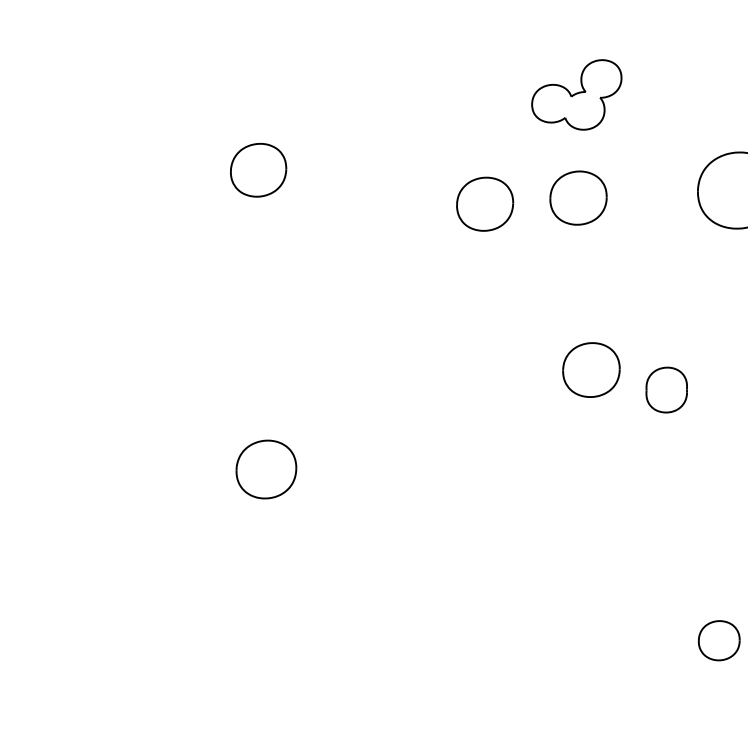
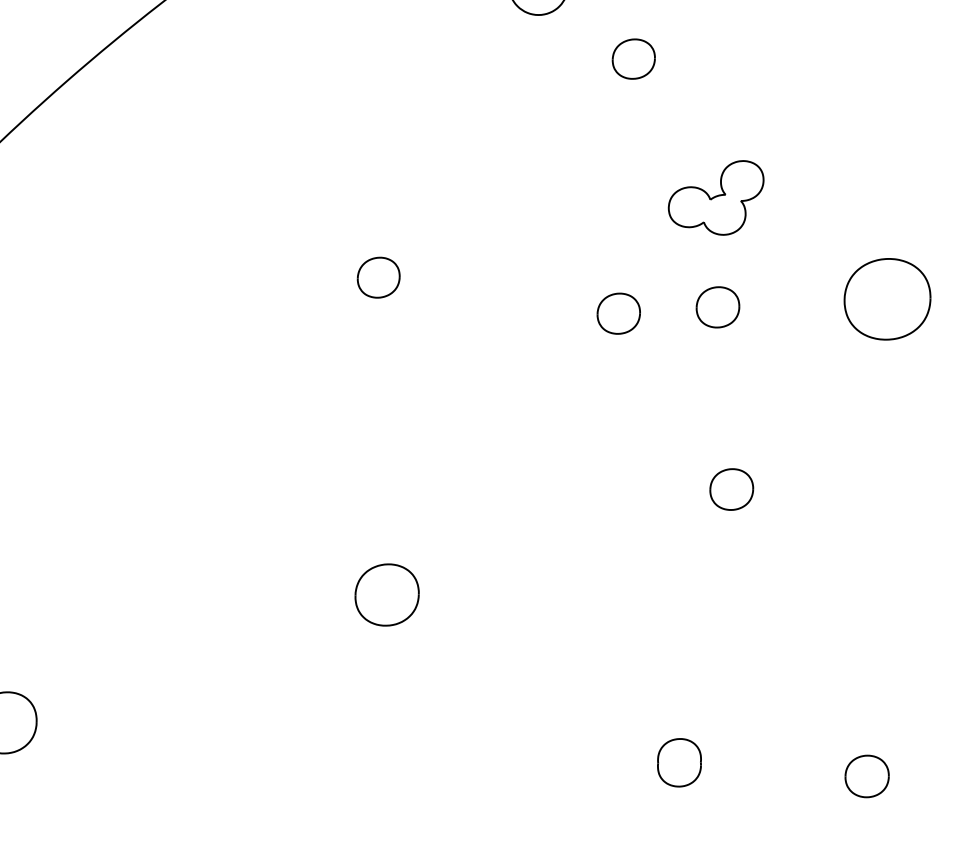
part: (258, 169) -> (378, 277), size x0.71
part: (578, 198) -> (717, 307), size x0.71
part: (484, 203) -> (618, 313), size x0.71
part: (591, 369) -> (731, 489), size x0.71
part: (666, 389) -> (679, 762), moved

